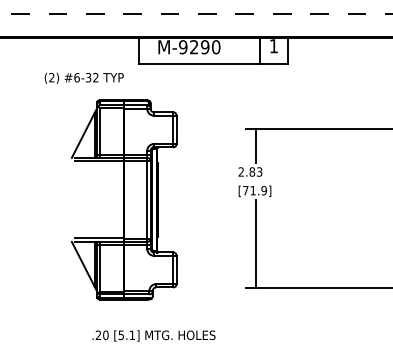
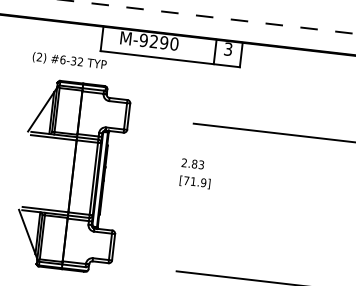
text: (273, 46) -> (227, 49), 1 -> 3
text: (83, 77) -> (69, 60), moved
line: (255, 145) -> (200, 139), removed
line: (255, 243) -> (189, 231), removed

